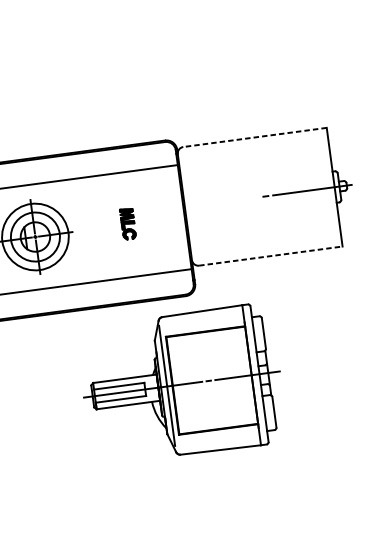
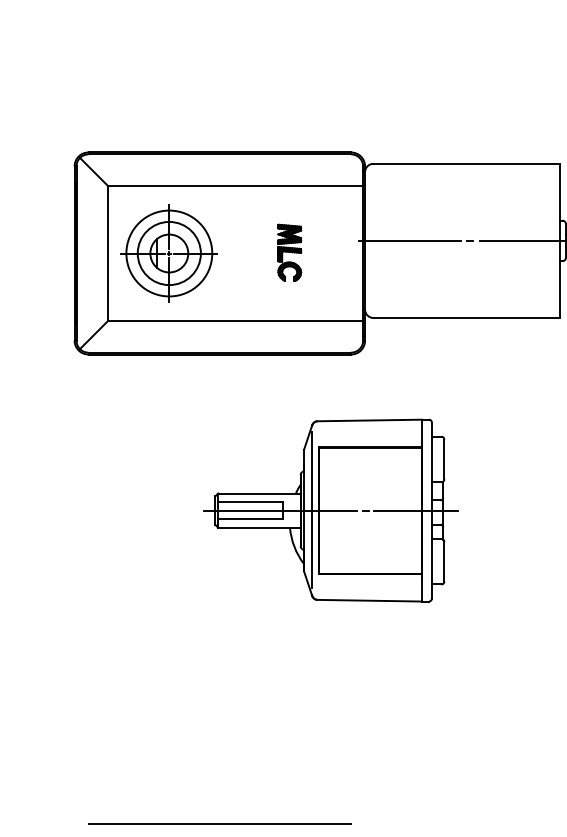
line: (254, 137) -> (465, 163), dashed -> solid
line: (219, 202) -> (409, 240), added
part: (127, 223) -> (289, 252), size x1.43
line: (270, 255) -> (466, 317), dashed -> solid
part: (181, 384) -> (330, 510), moved

